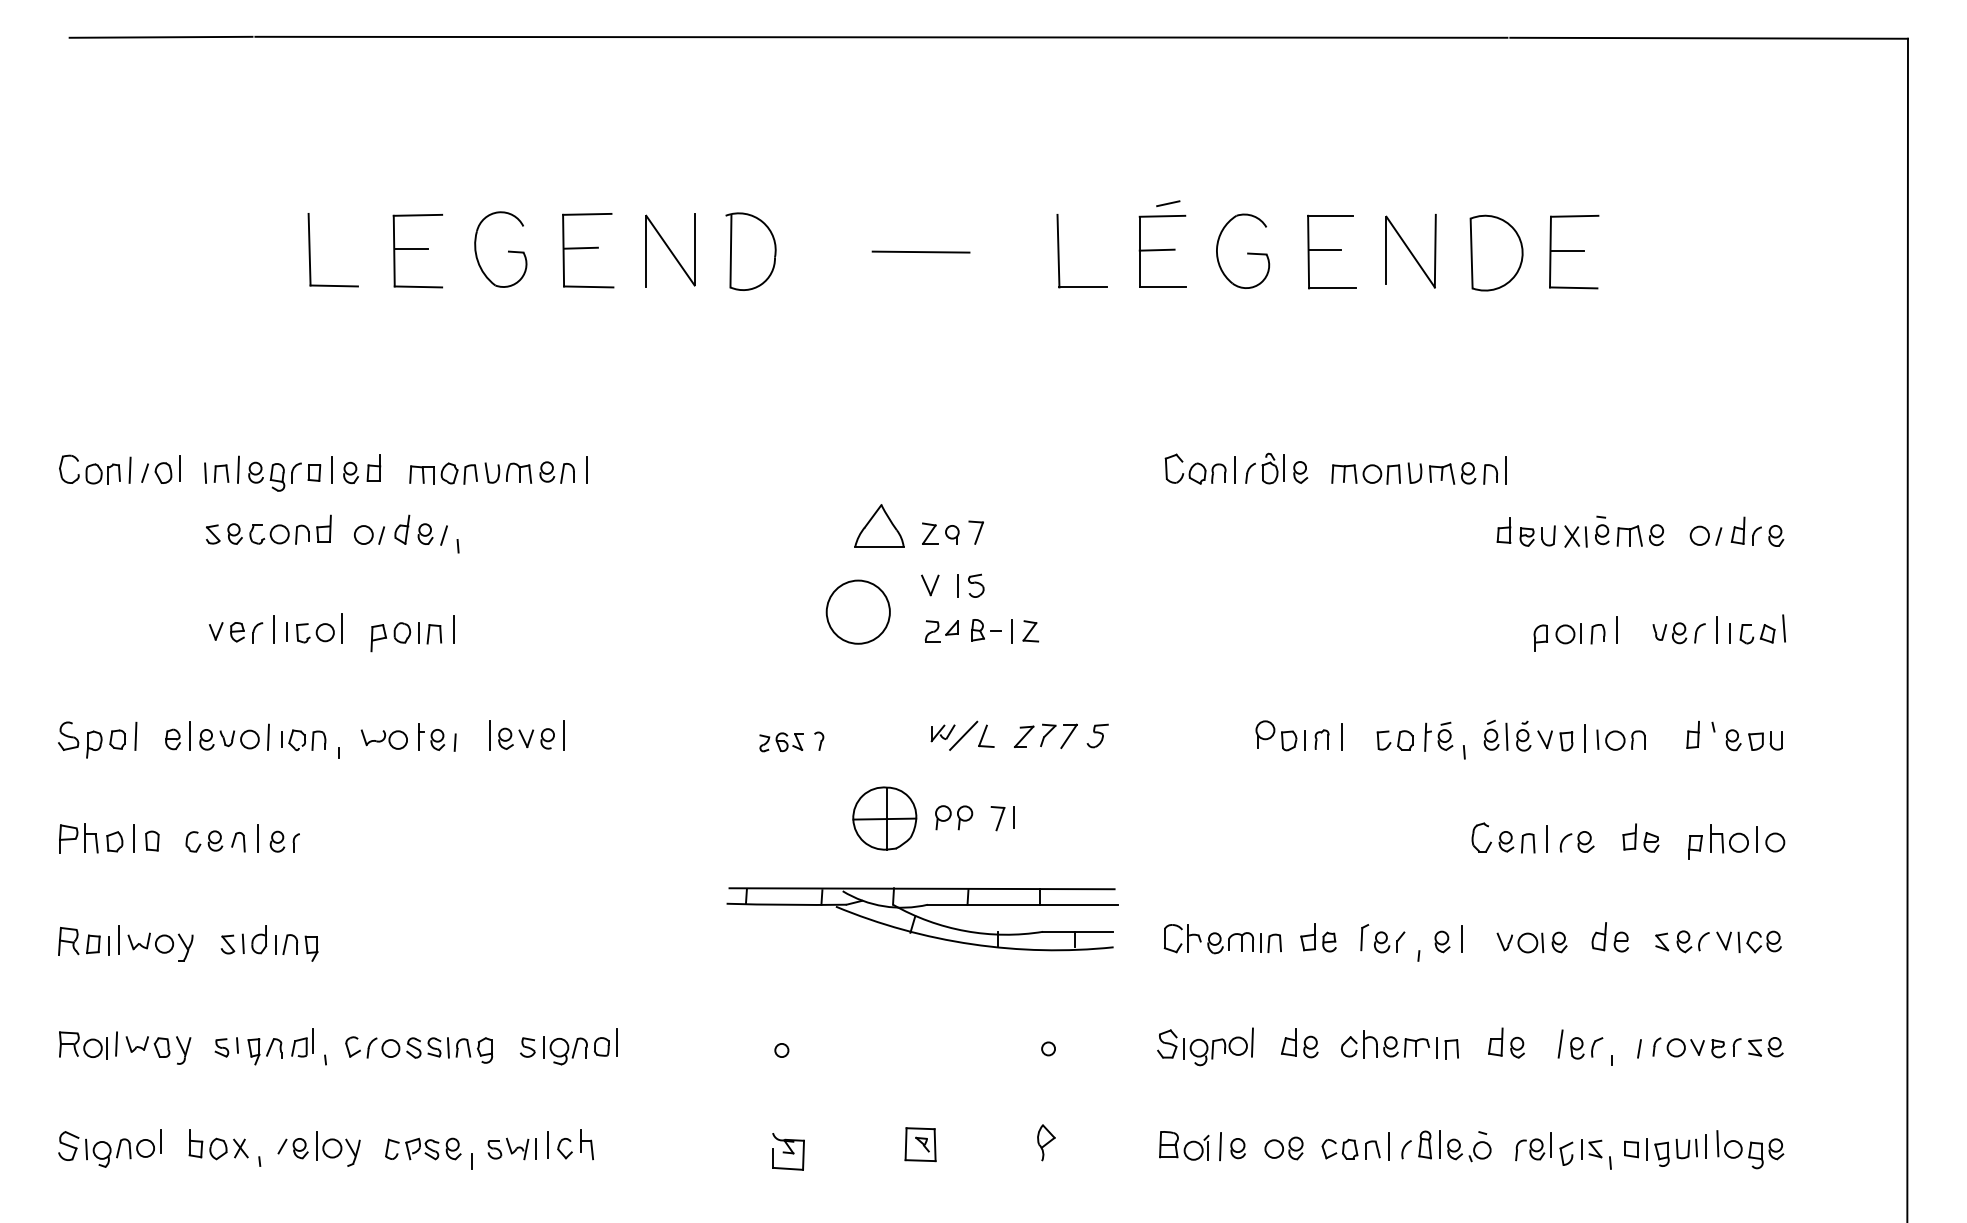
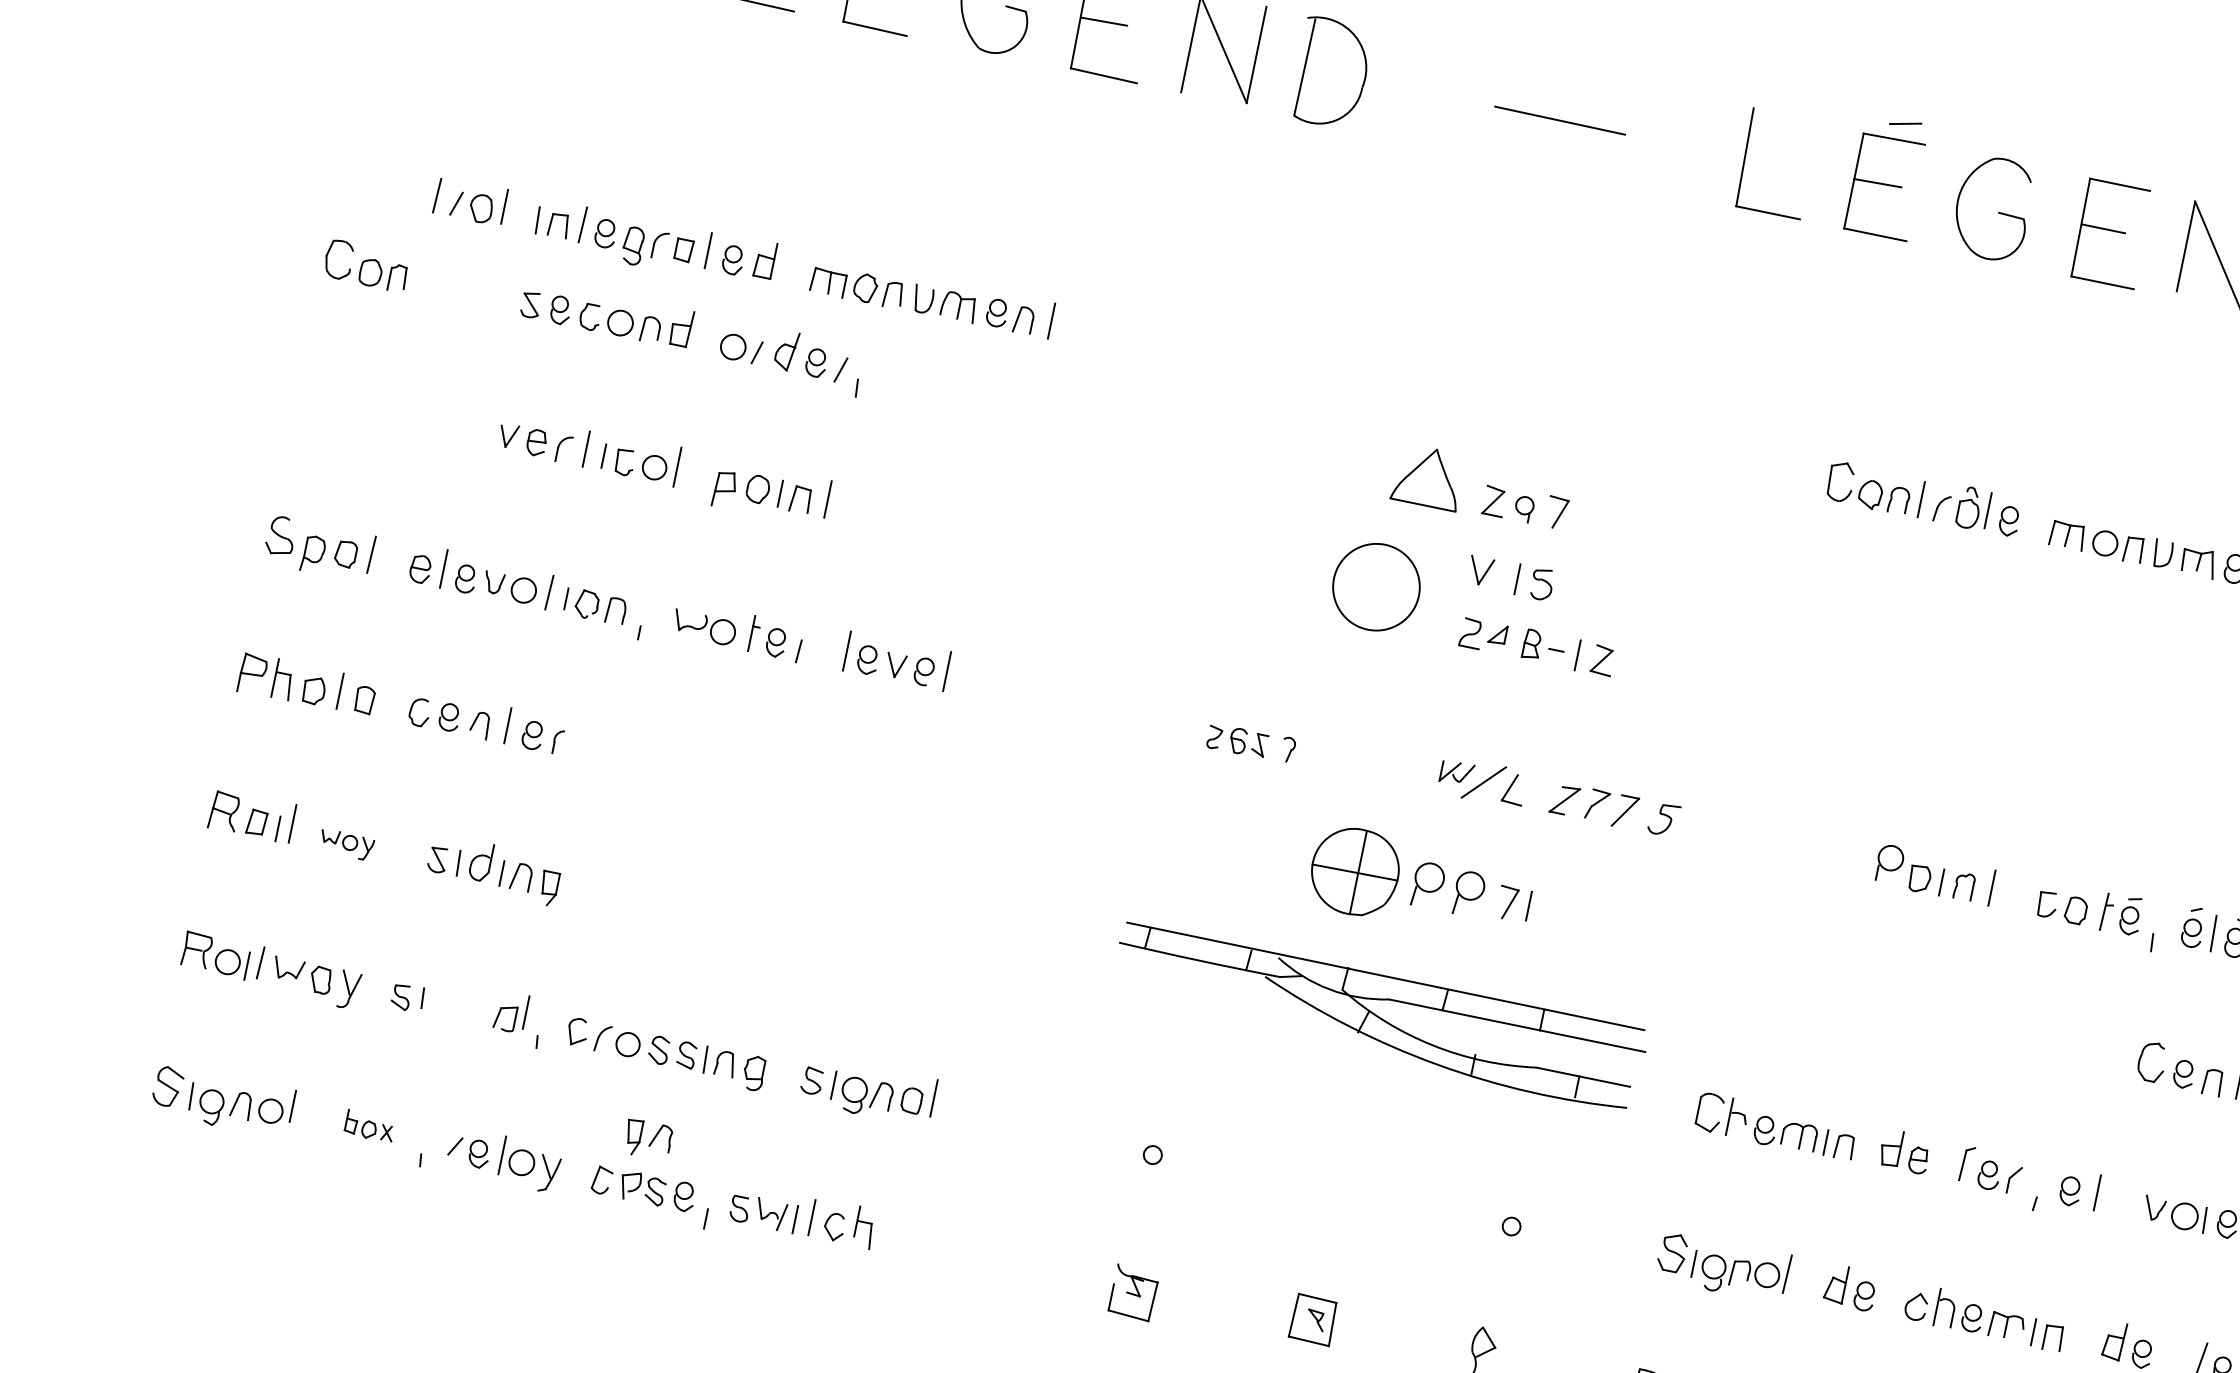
part: (89, 469) -> (365, 265), moved
part: (954, 817) -> (1449, 889), size x1.4
part: (160, 946) -> (346, 843), size x0.6
part: (264, 1051) -> (647, 1139), moved
part: (218, 1144) -> (369, 1125), size x0.6

